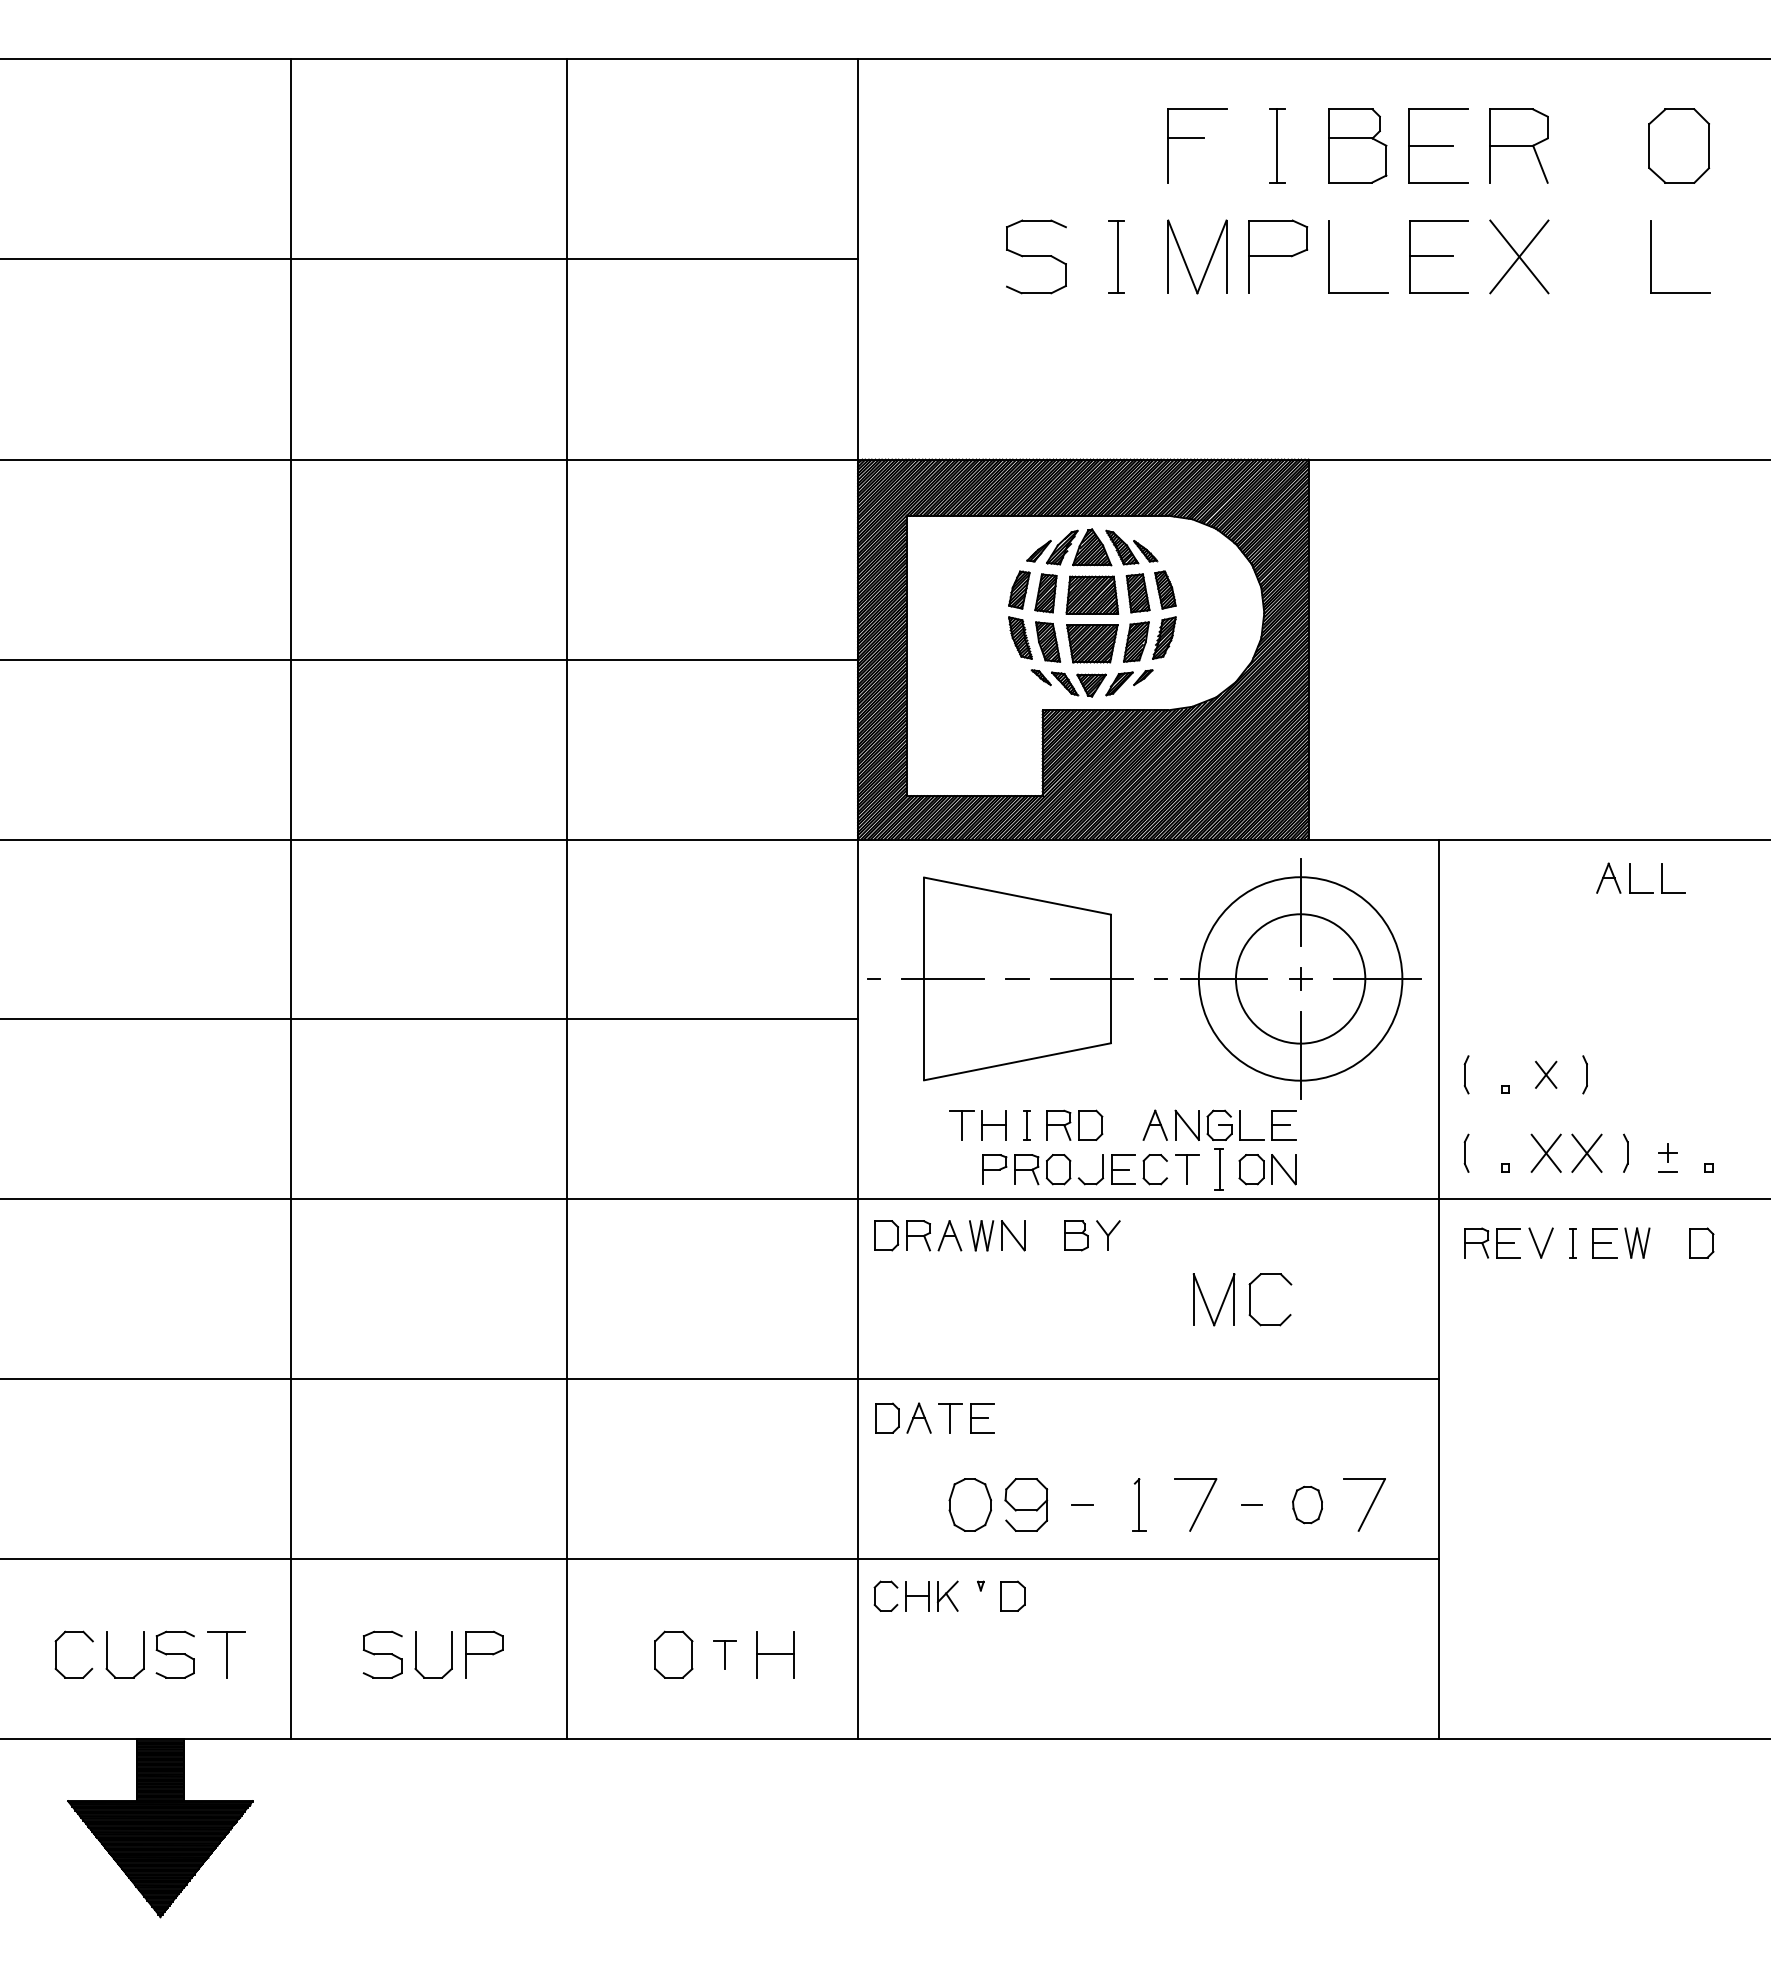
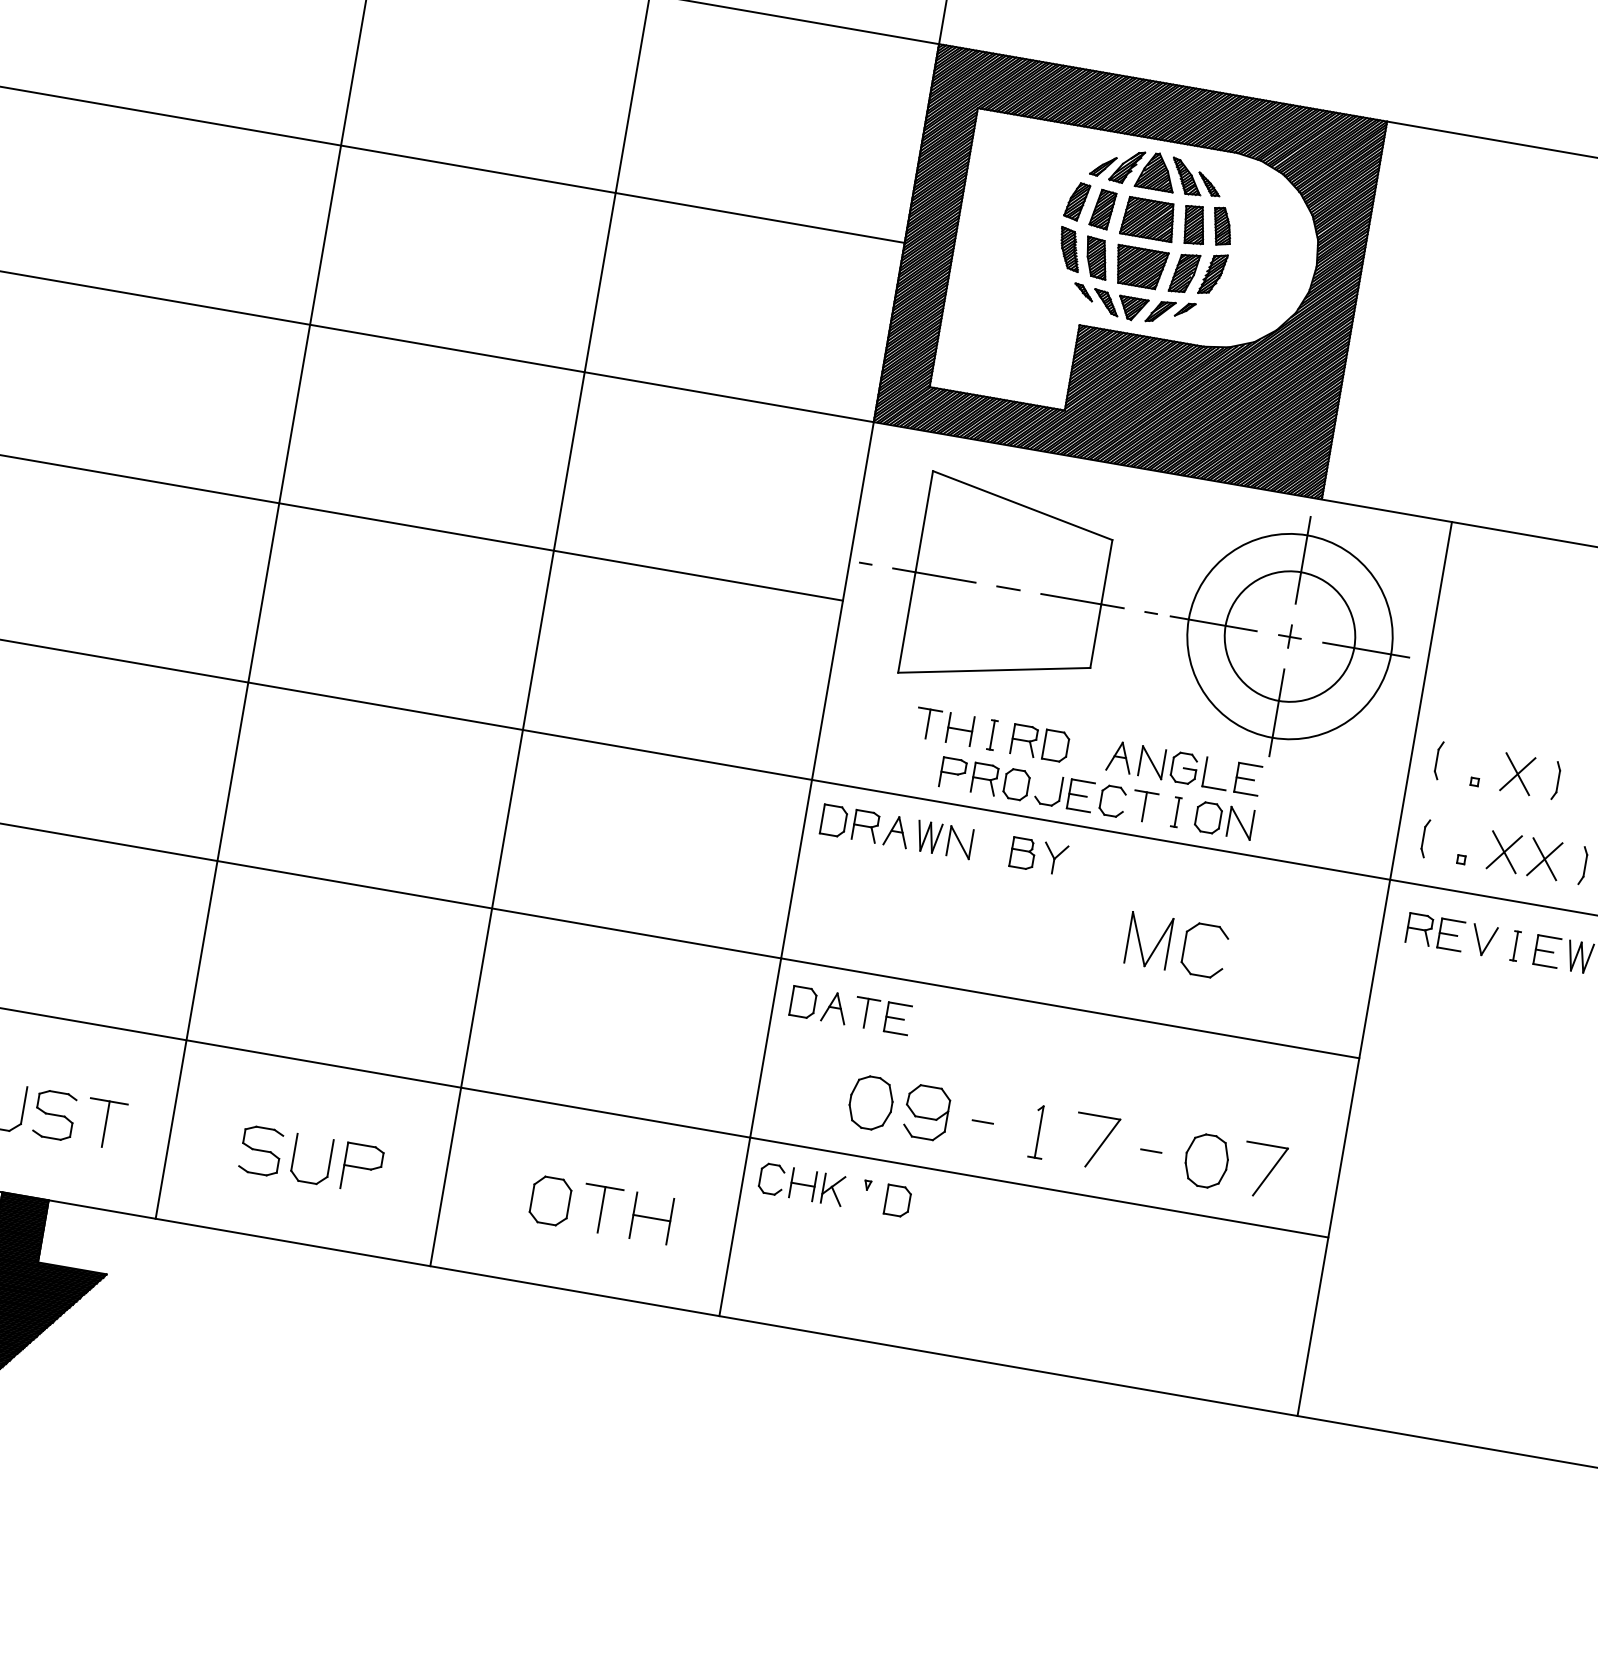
part: (1545, 1074) -> (1517, 773), size x1.43
part: (1218, 1169) -> (1175, 811), size x0.71
part: (1307, 1504) -> (1206, 1160), size x1.43
part: (724, 1654) -> (601, 1209), size x1.67

